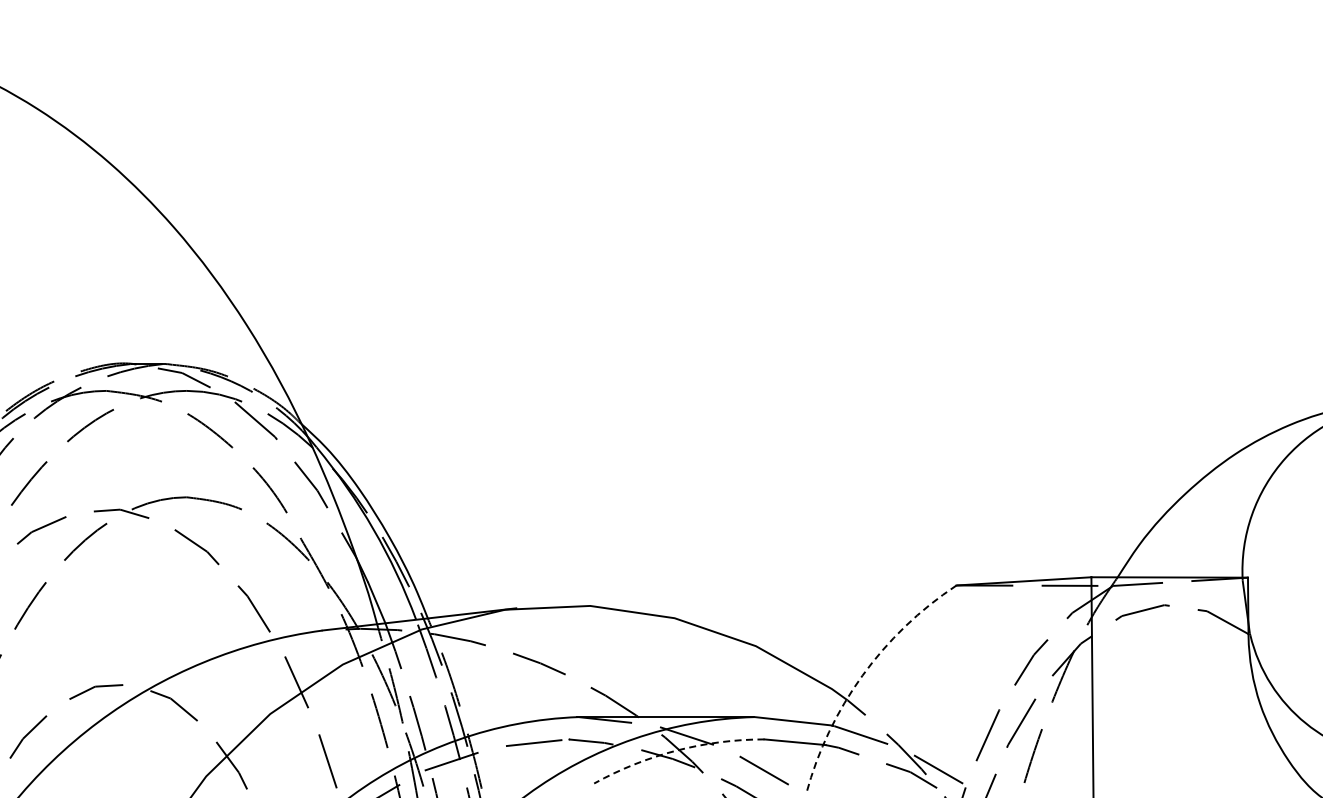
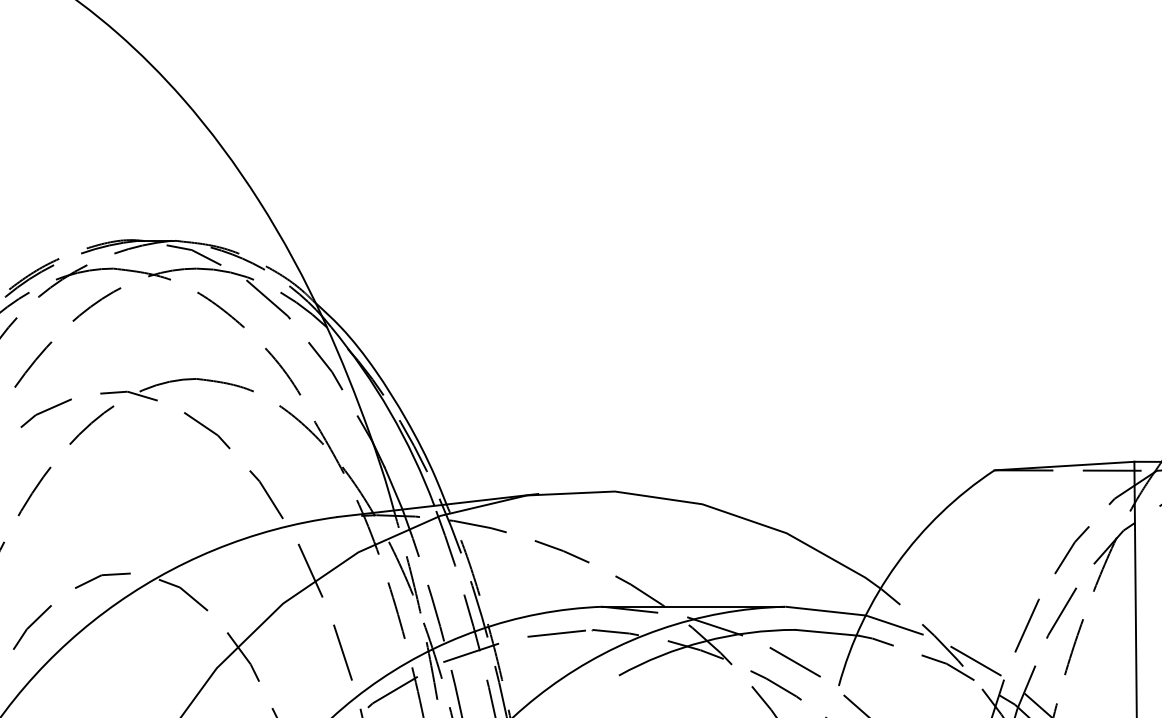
arc: (862, 675) -> (897, 563), dashed -> solid
arc: (676, 750) -> (704, 641), dashed -> solid

